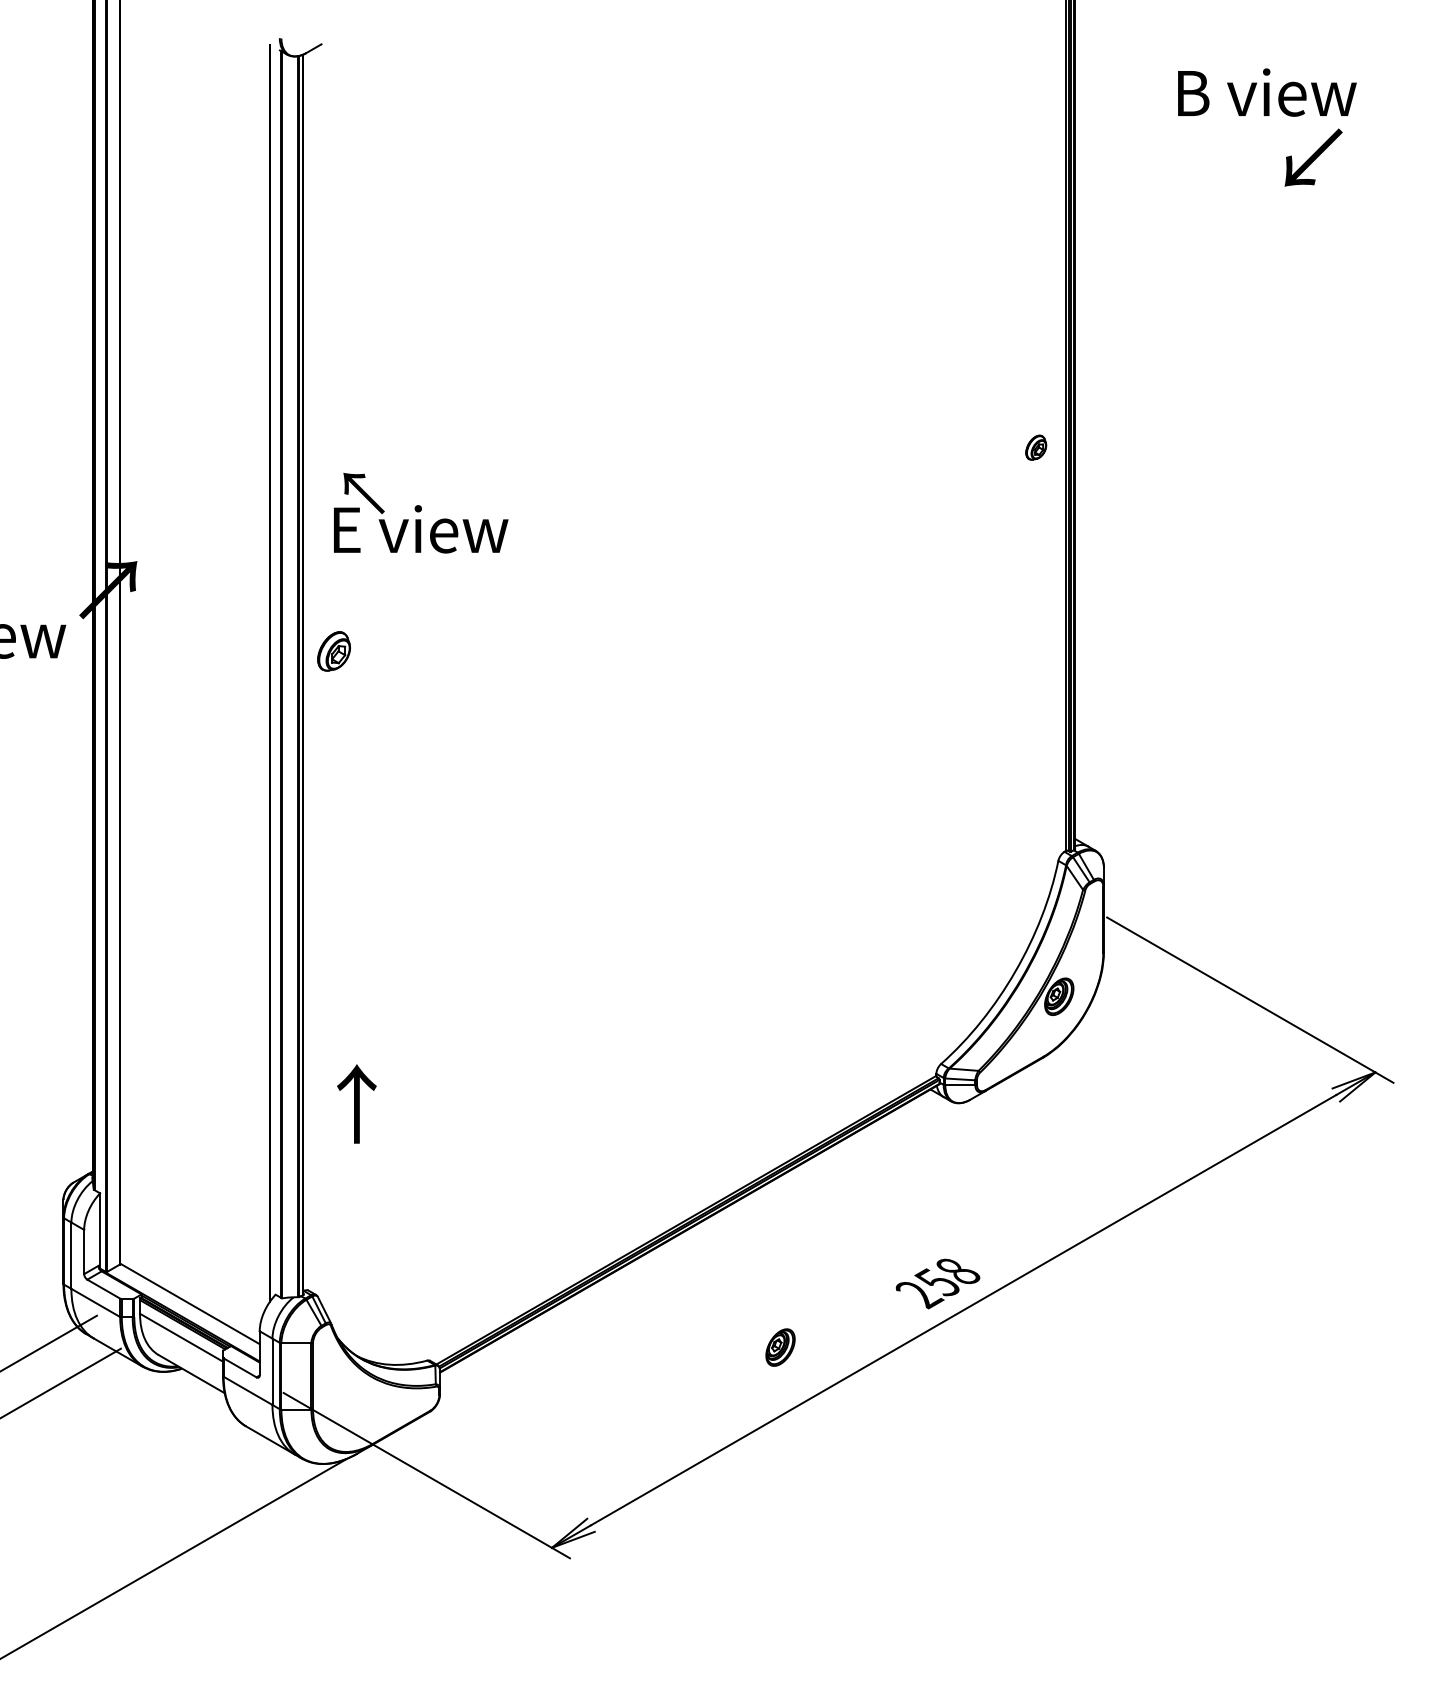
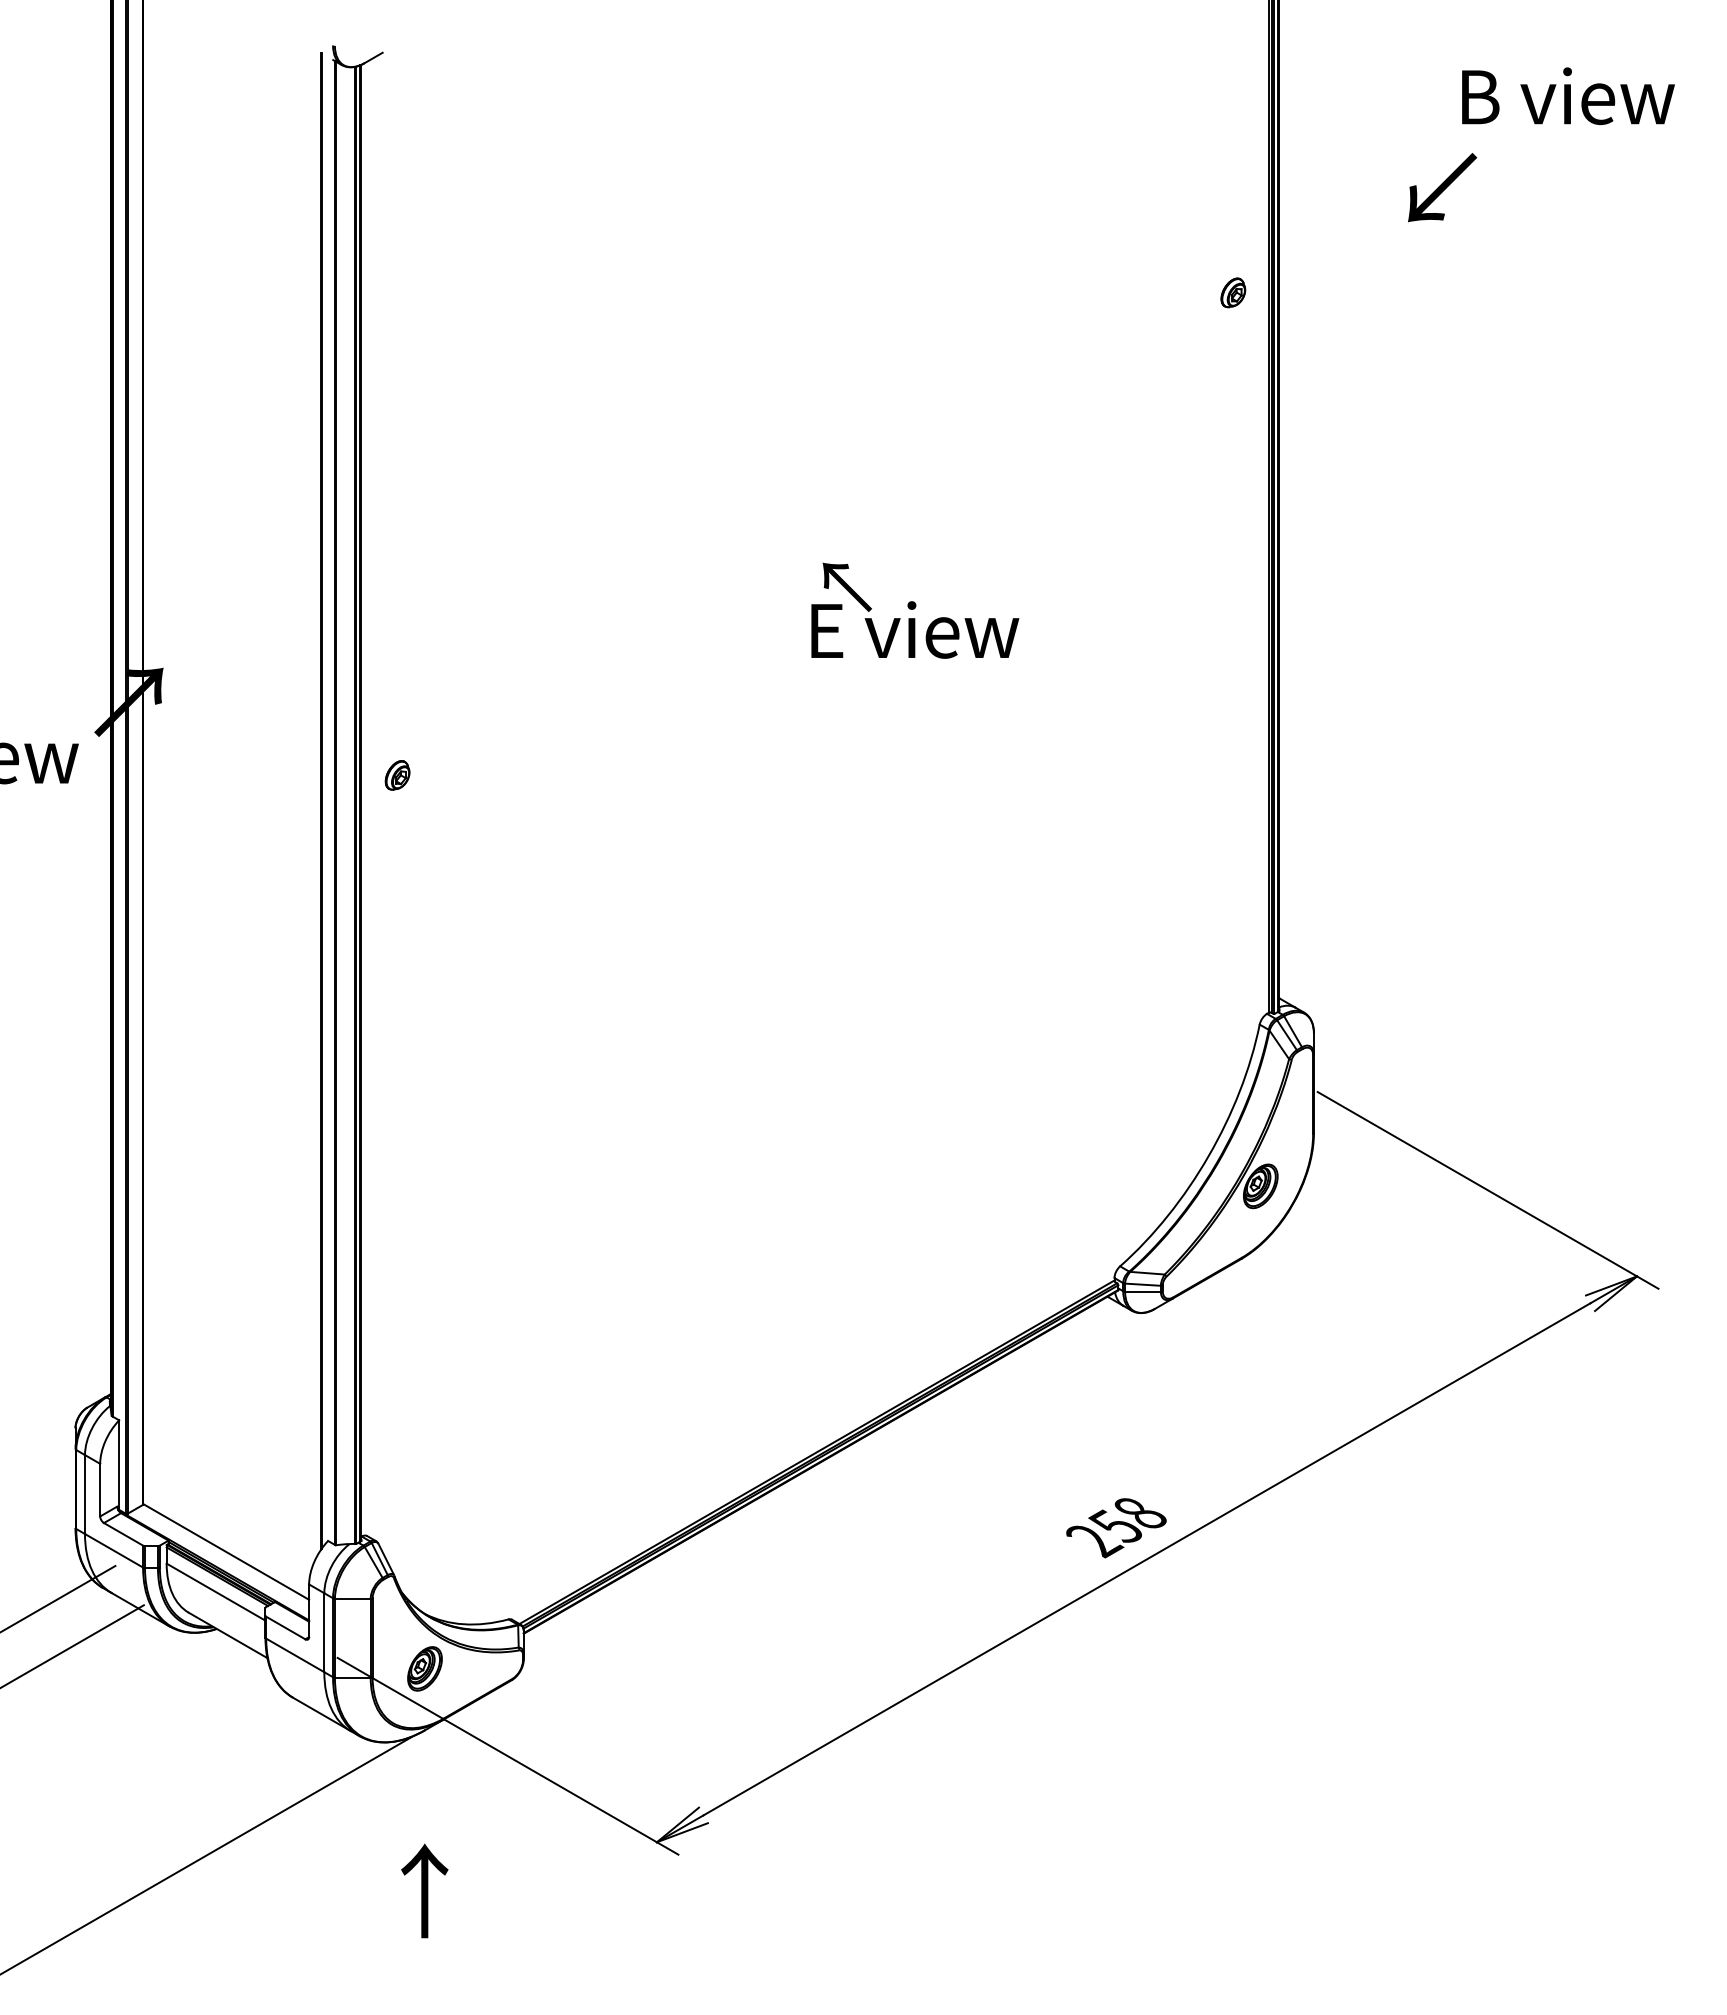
text: (1267, 92) -> (1568, 96), moved
text: (1313, 157) -> (1442, 187), moved
part: (1036, 447) -> (1233, 292), moved
text: (421, 512) -> (915, 610), moved
part: (333, 651) -> (397, 775), size x0.62
text: (356, 1103) -> (424, 1890), moved
part: (780, 1347) -> (424, 1668), moved

